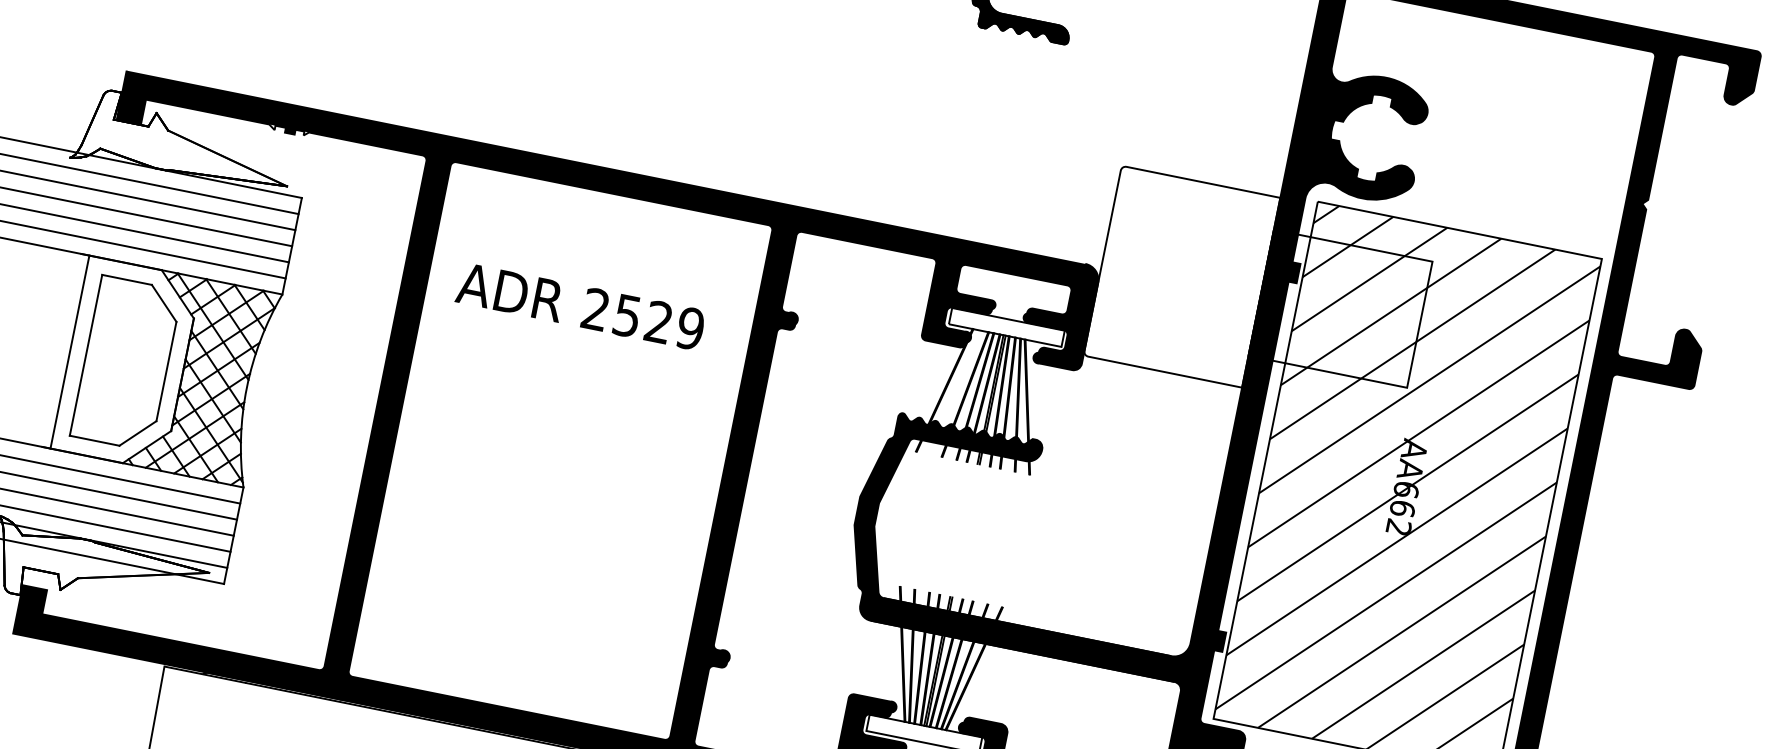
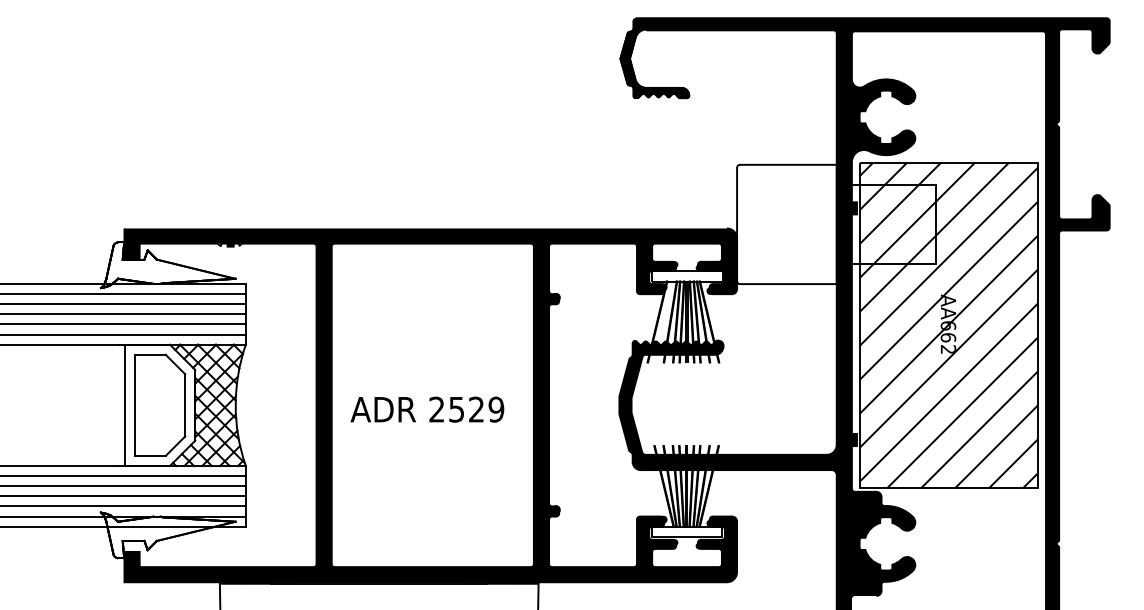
text: (580, 306) -> (427, 409), moved

